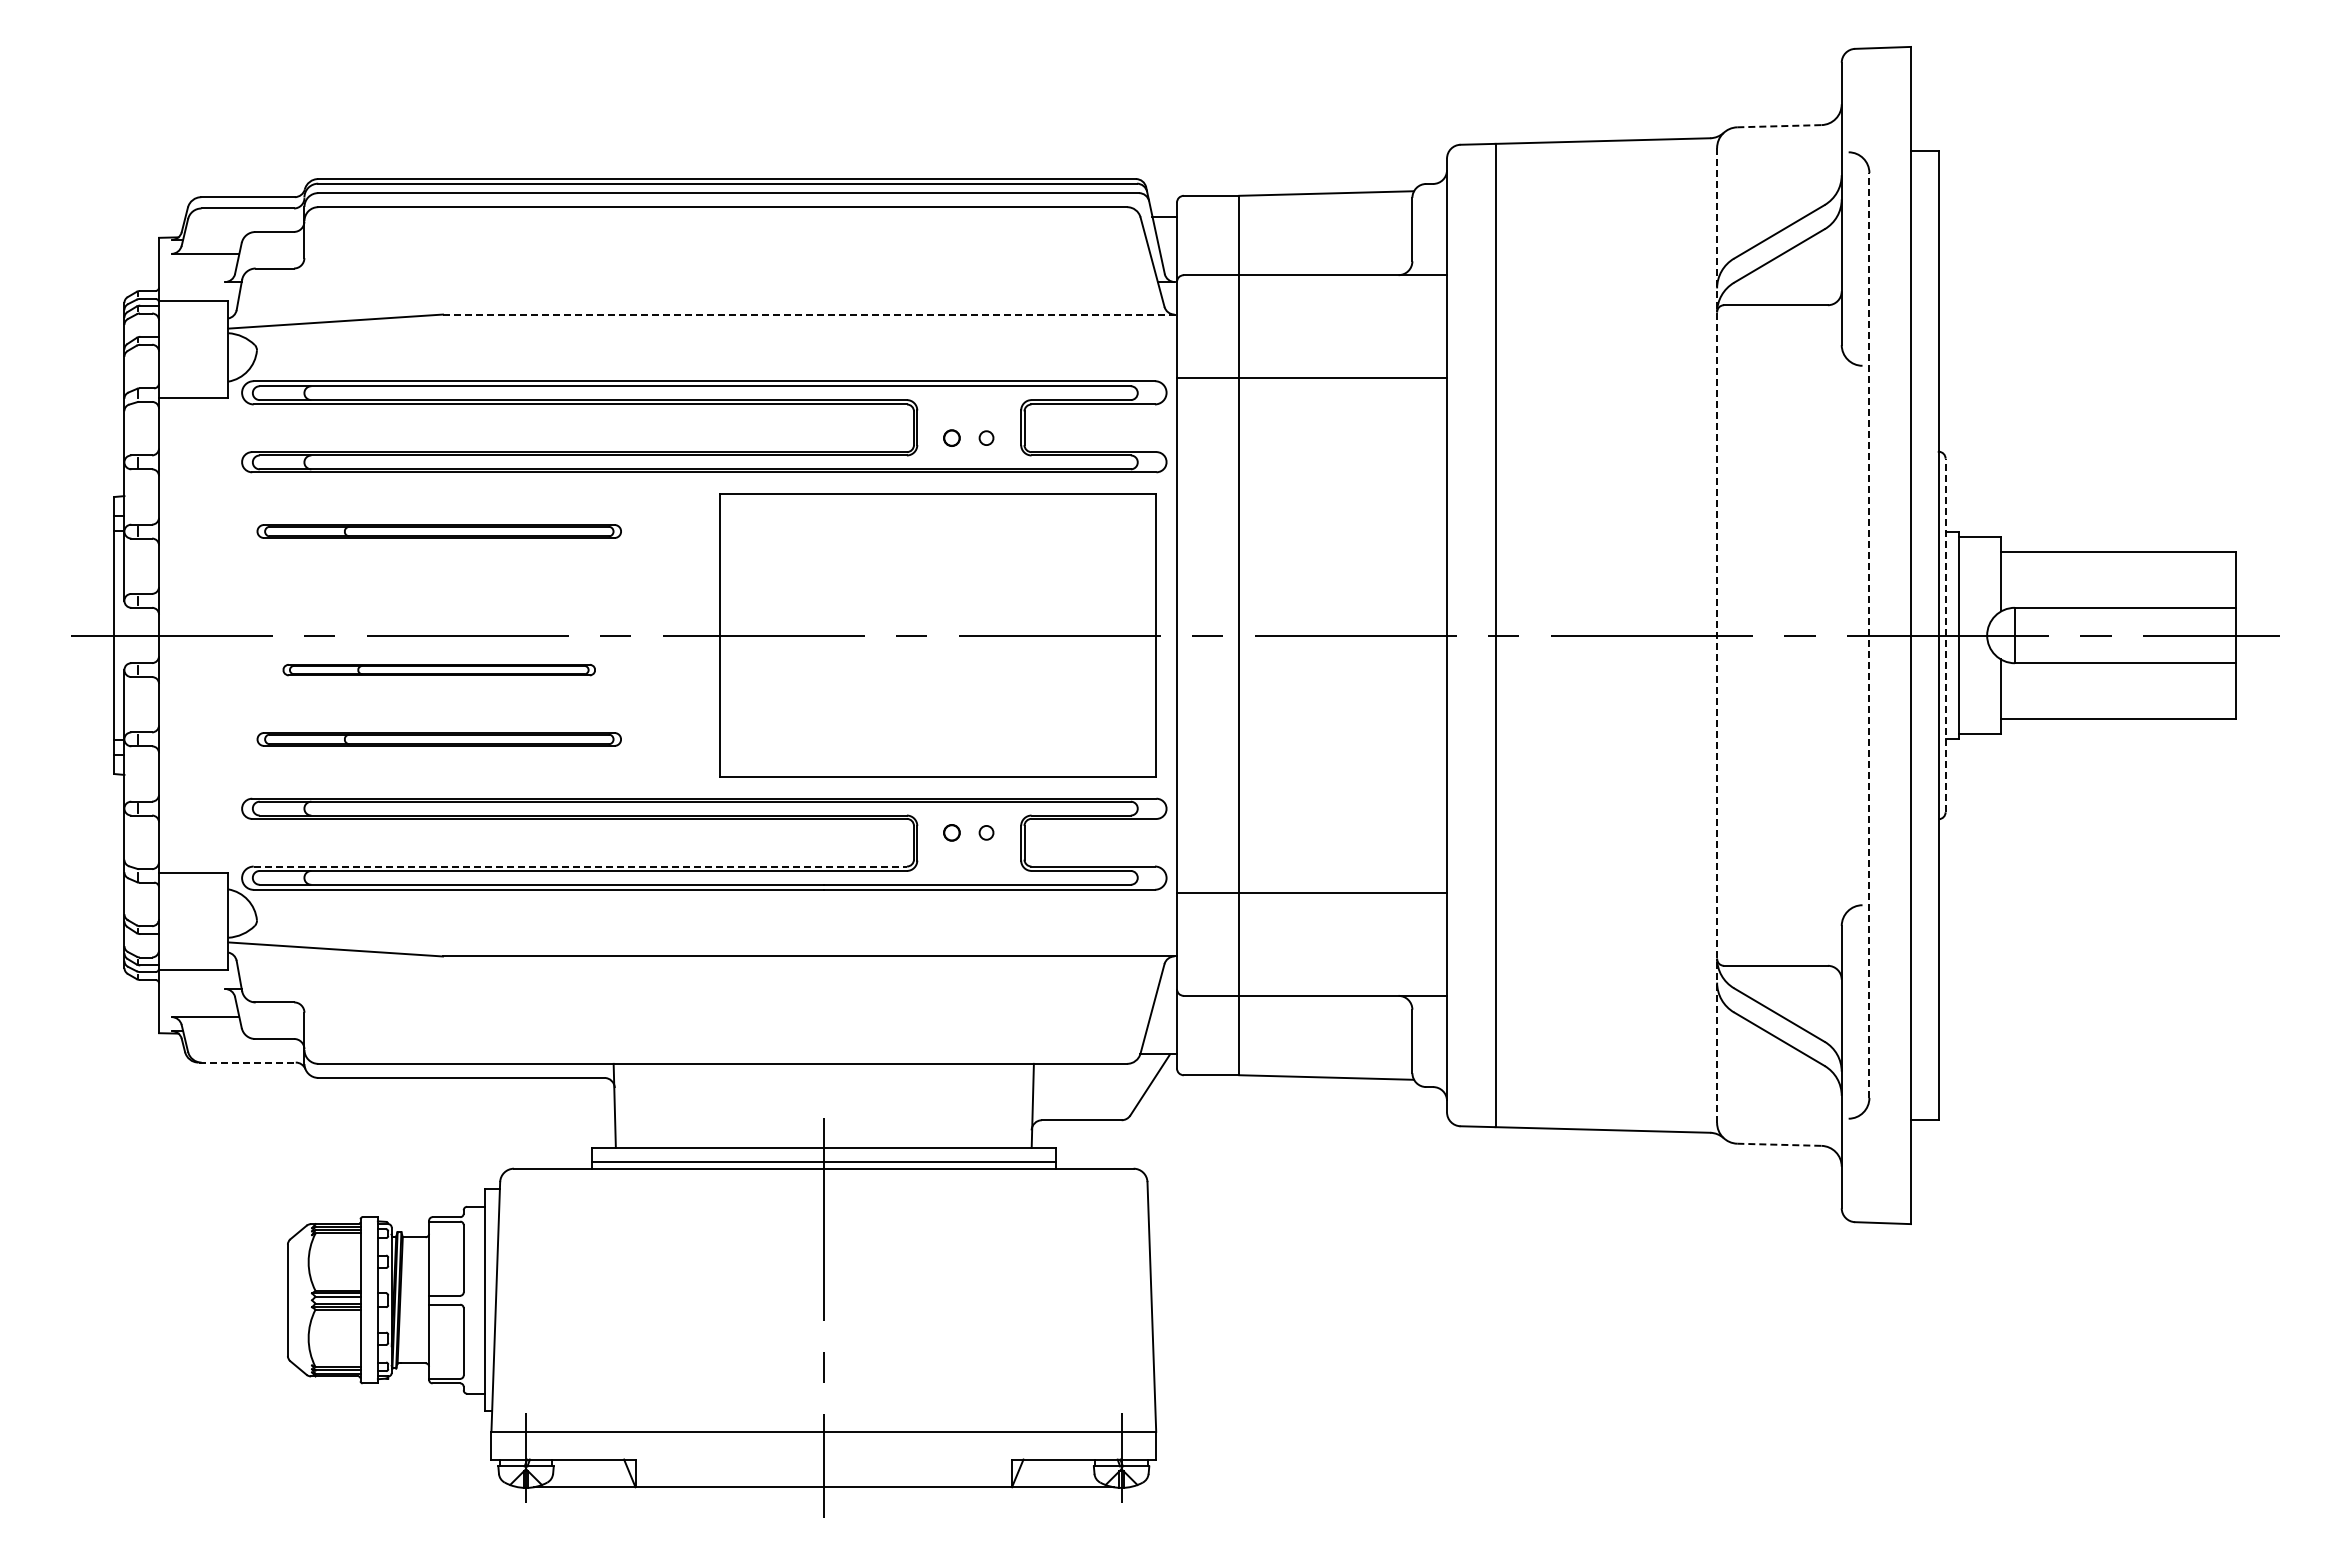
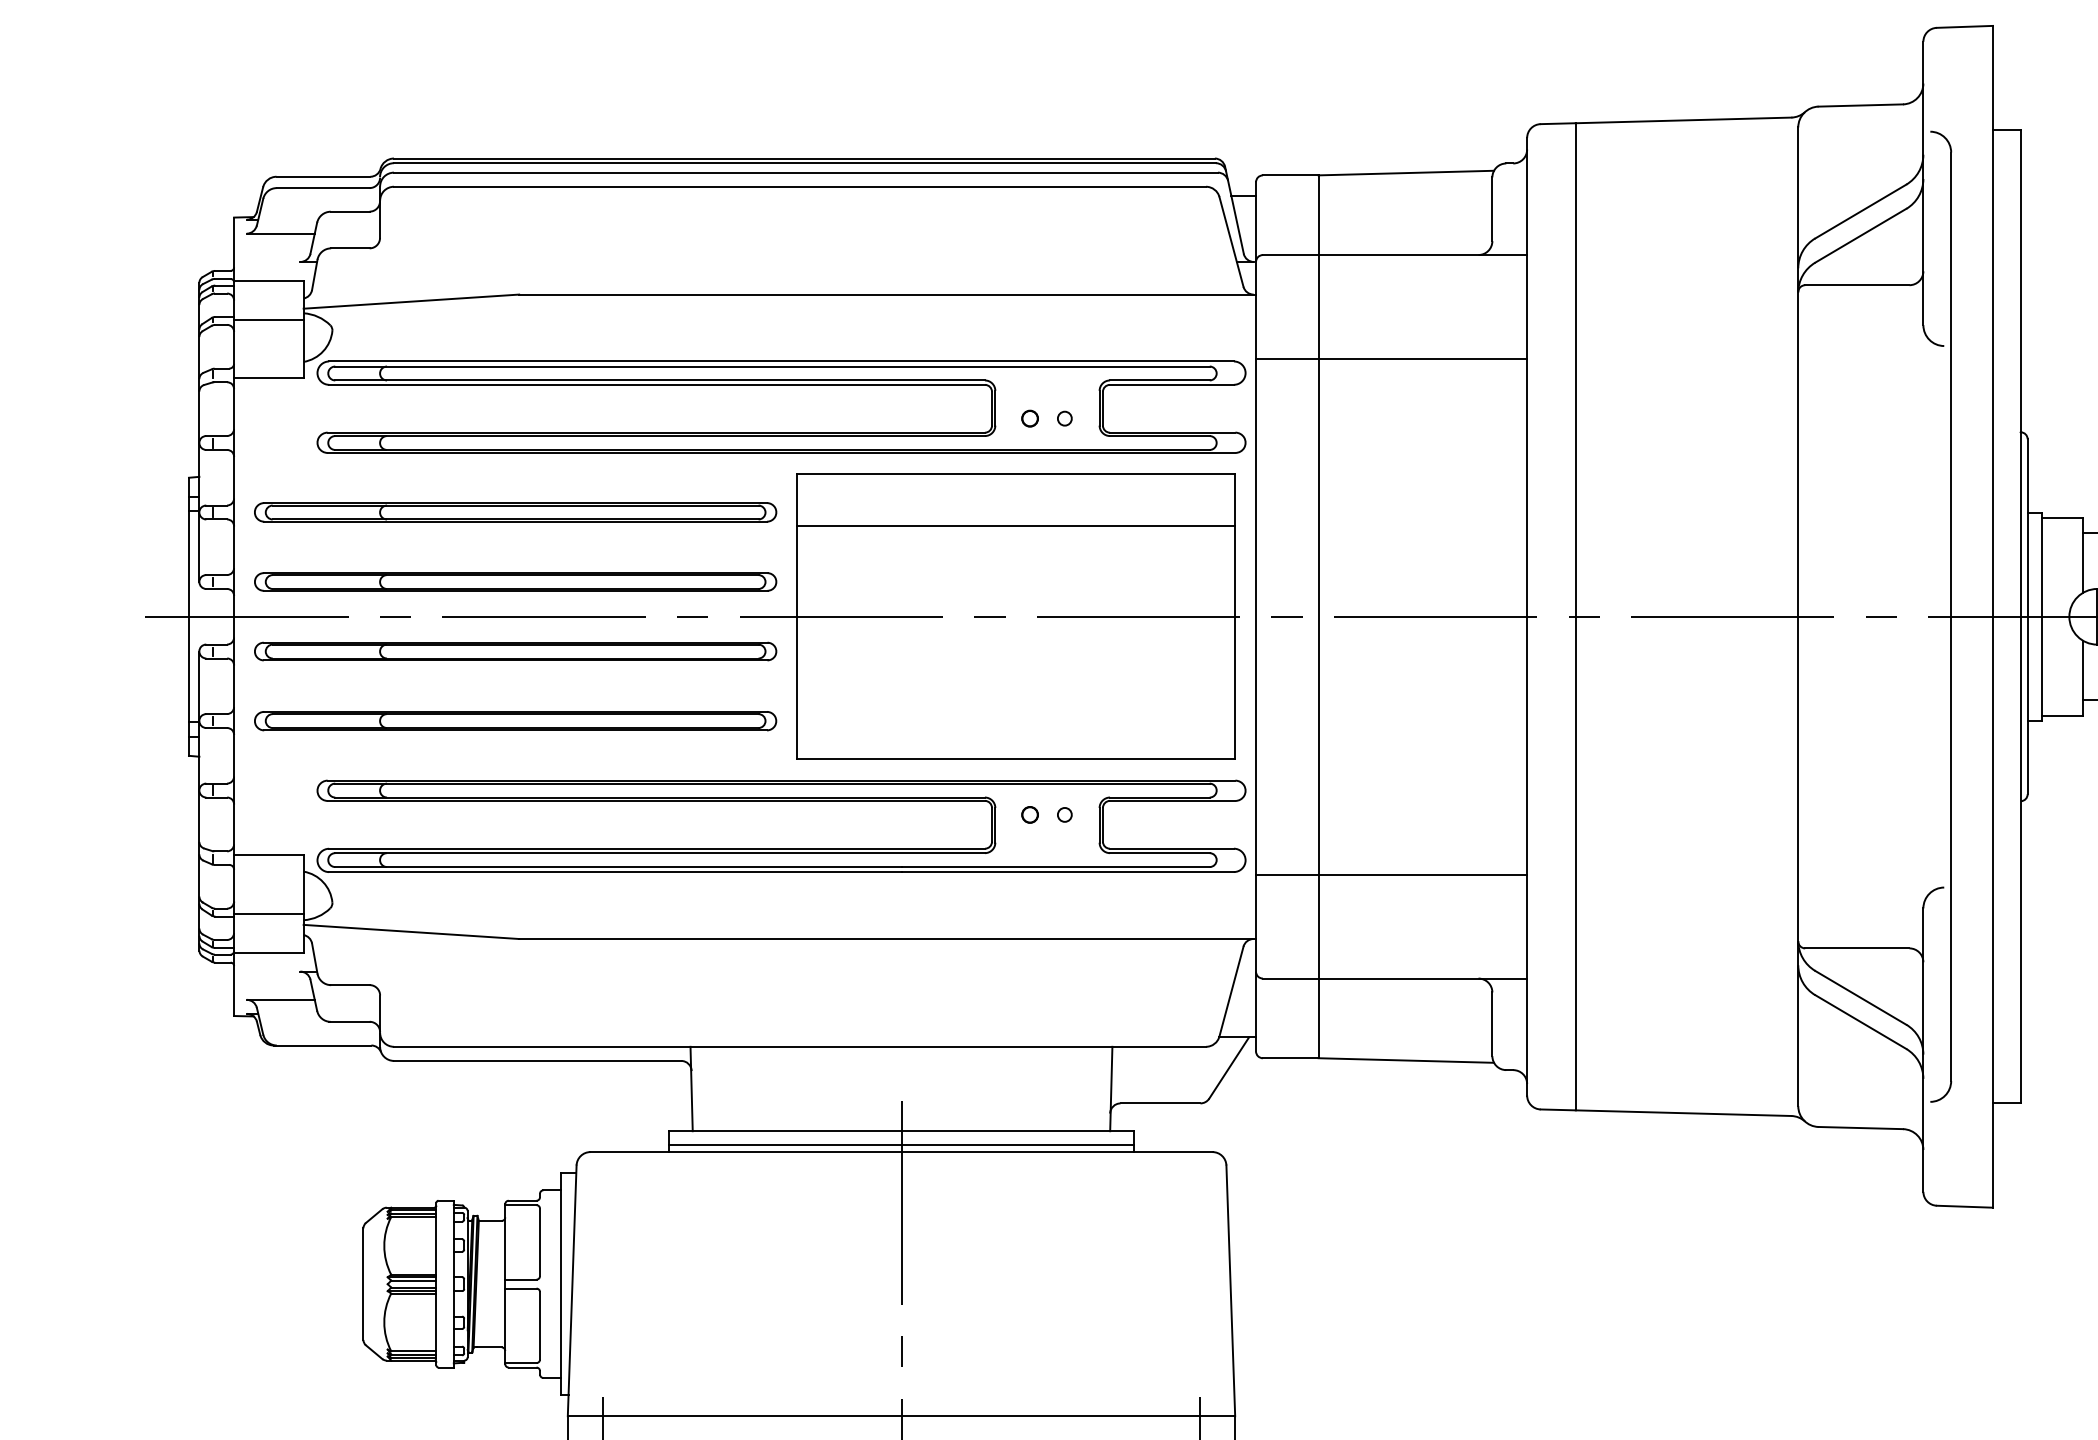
line: (1779, 126) -> (1860, 105), dashed -> solid
line: (810, 314) -> (888, 294), dashed -> solid
line: (193, 339) -> (268, 319), added
part: (438, 531) -> (514, 512), size x1.43
line: (937, 545) -> (1015, 526), added
part: (438, 600) -> (514, 581), added
line: (1869, 635) -> (1951, 616), dashed -> solid
line: (1945, 635) -> (2027, 616), dashed -> solid
line: (1717, 636) -> (1798, 617), dashed -> solid
part: (438, 669) -> (514, 650), size x1.67
part: (438, 739) -> (514, 721), size x1.43
line: (580, 866) -> (657, 848), dashed -> solid
line: (193, 931) -> (268, 913), added
line: (247, 1062) -> (322, 1045), dashed -> solid
line: (1779, 1144) -> (1860, 1127), dashed -> solid

